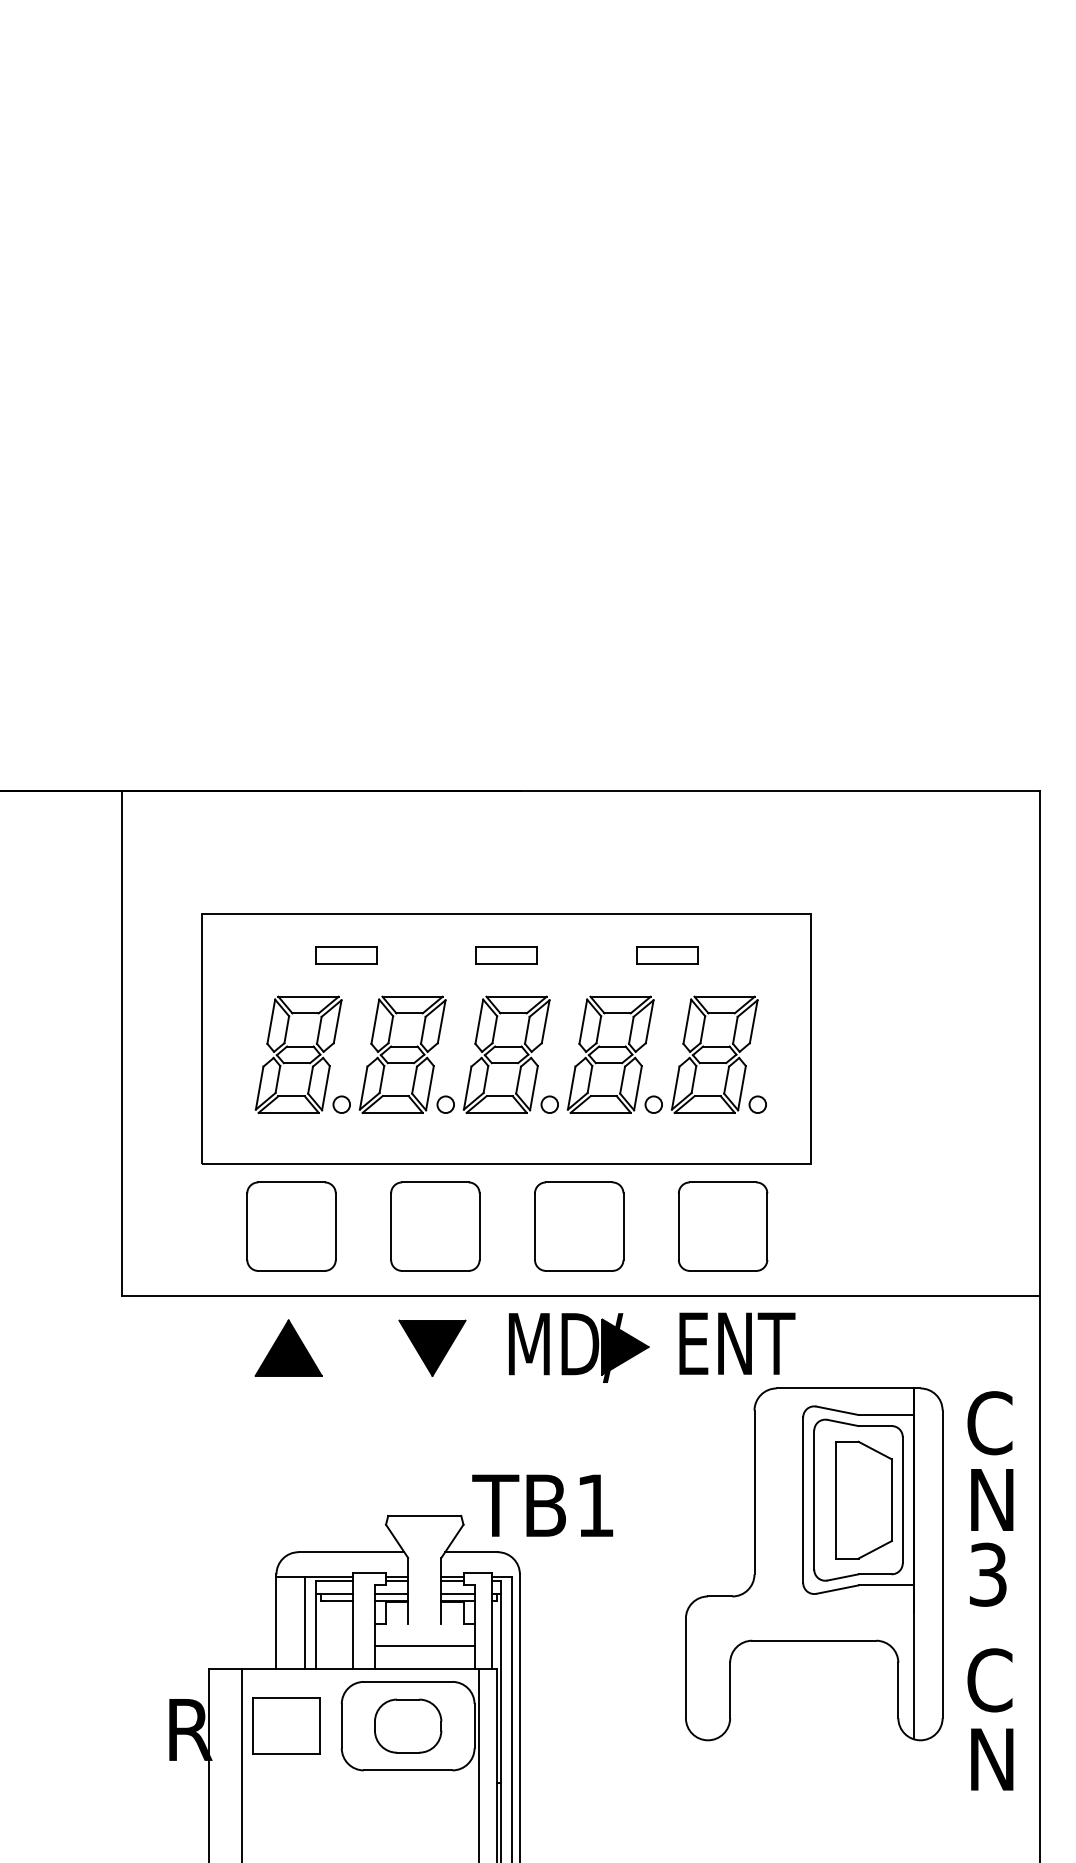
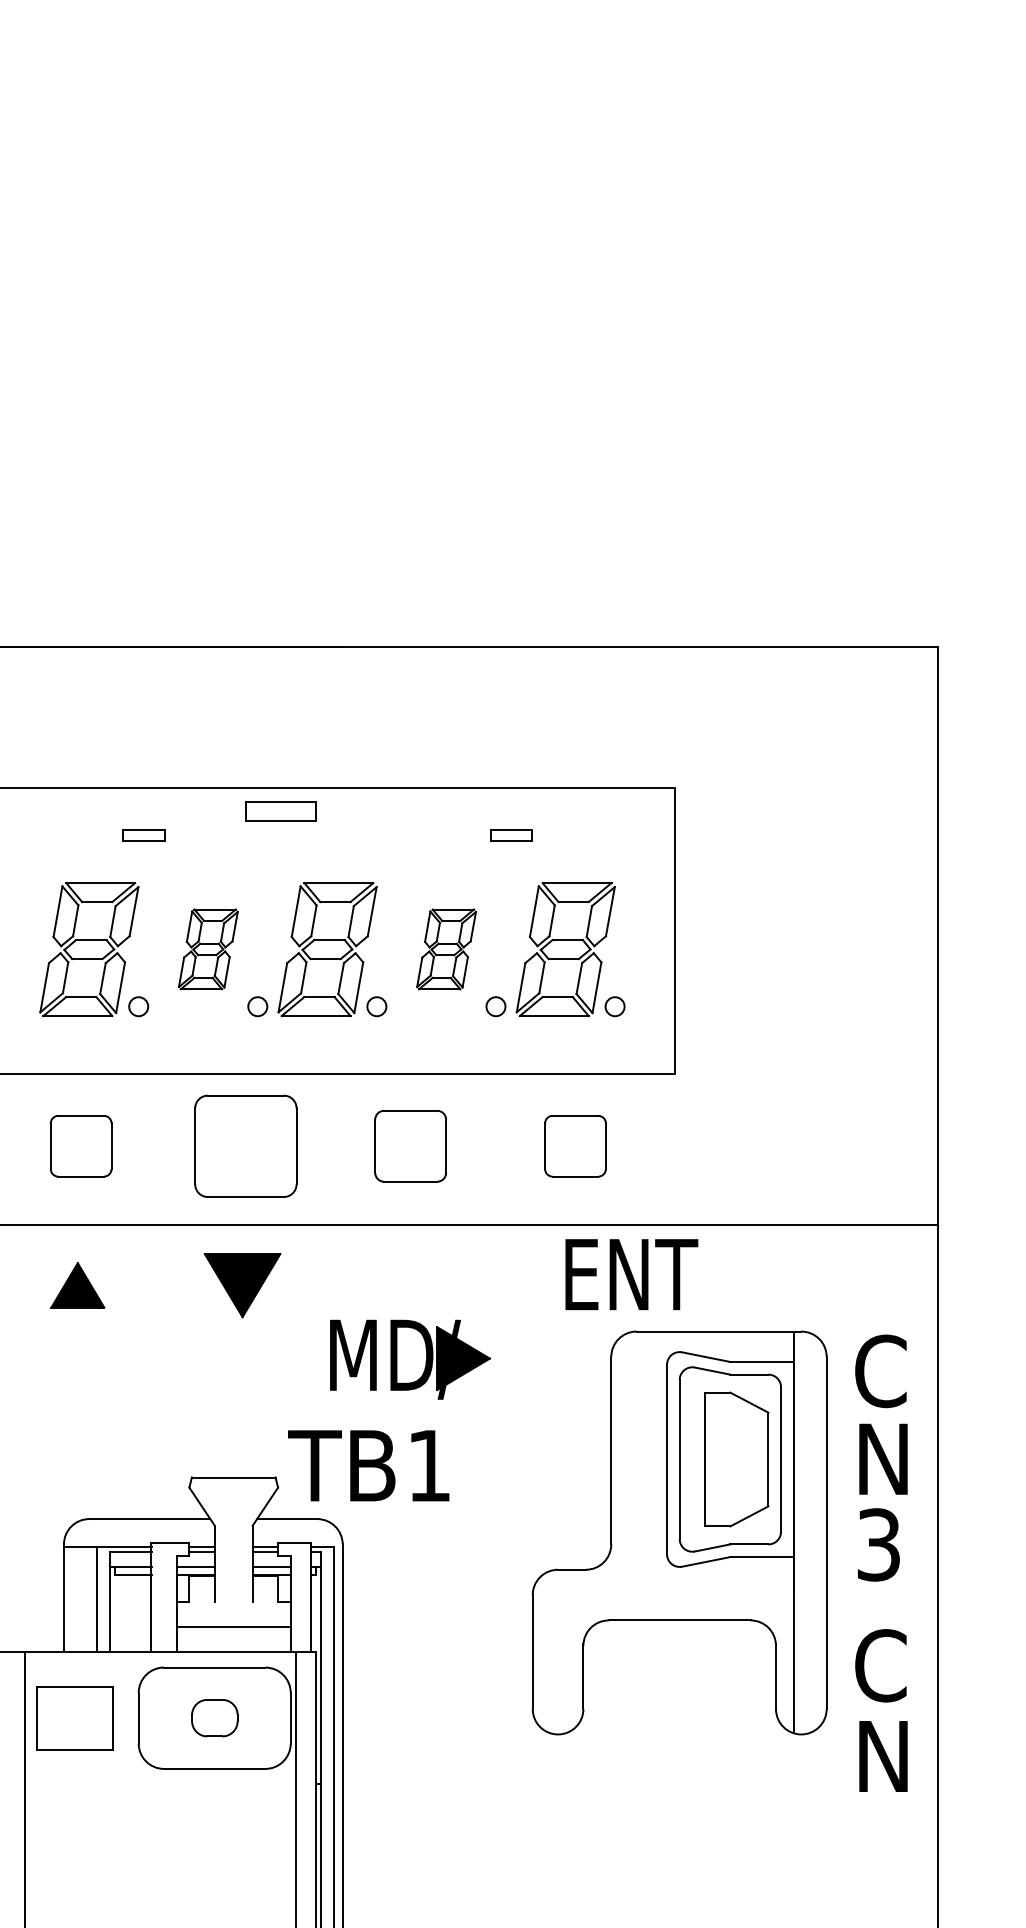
part: (346, 955) -> (144, 835), size x0.6
part: (506, 955) -> (280, 811), moved
part: (667, 955) -> (511, 835), size x0.6
part: (402, 1054) -> (208, 949), size x0.6
part: (610, 1054) -> (446, 949), size x0.6
part: (291, 1226) -> (81, 1146), size x0.6
part: (579, 1226) -> (410, 1146), size x0.7
part: (723, 1226) -> (575, 1146), size x0.6
text: (737, 1343) -> (631, 1274), moved
part: (288, 1347) -> (77, 1284), size x0.7
part: (579, 1347) -> (410, 1359), moved
part: (408, 1725) -> (215, 1717), size x0.6

